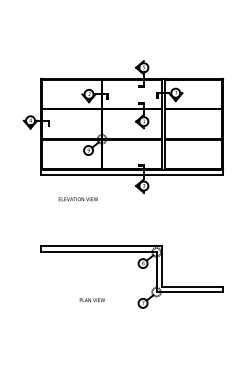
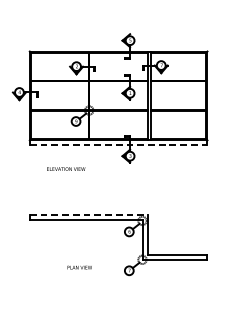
line: (132, 174) -> (118, 144), solid -> dashed
line: (101, 246) -> (88, 215), solid -> dashed

